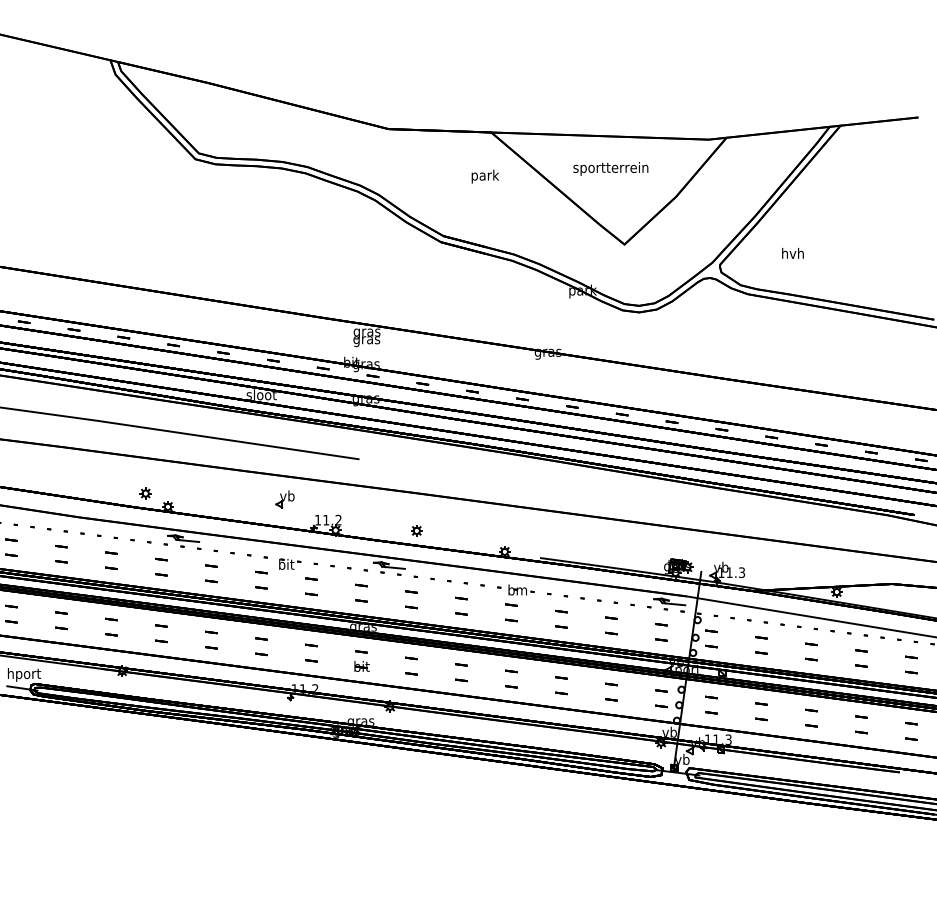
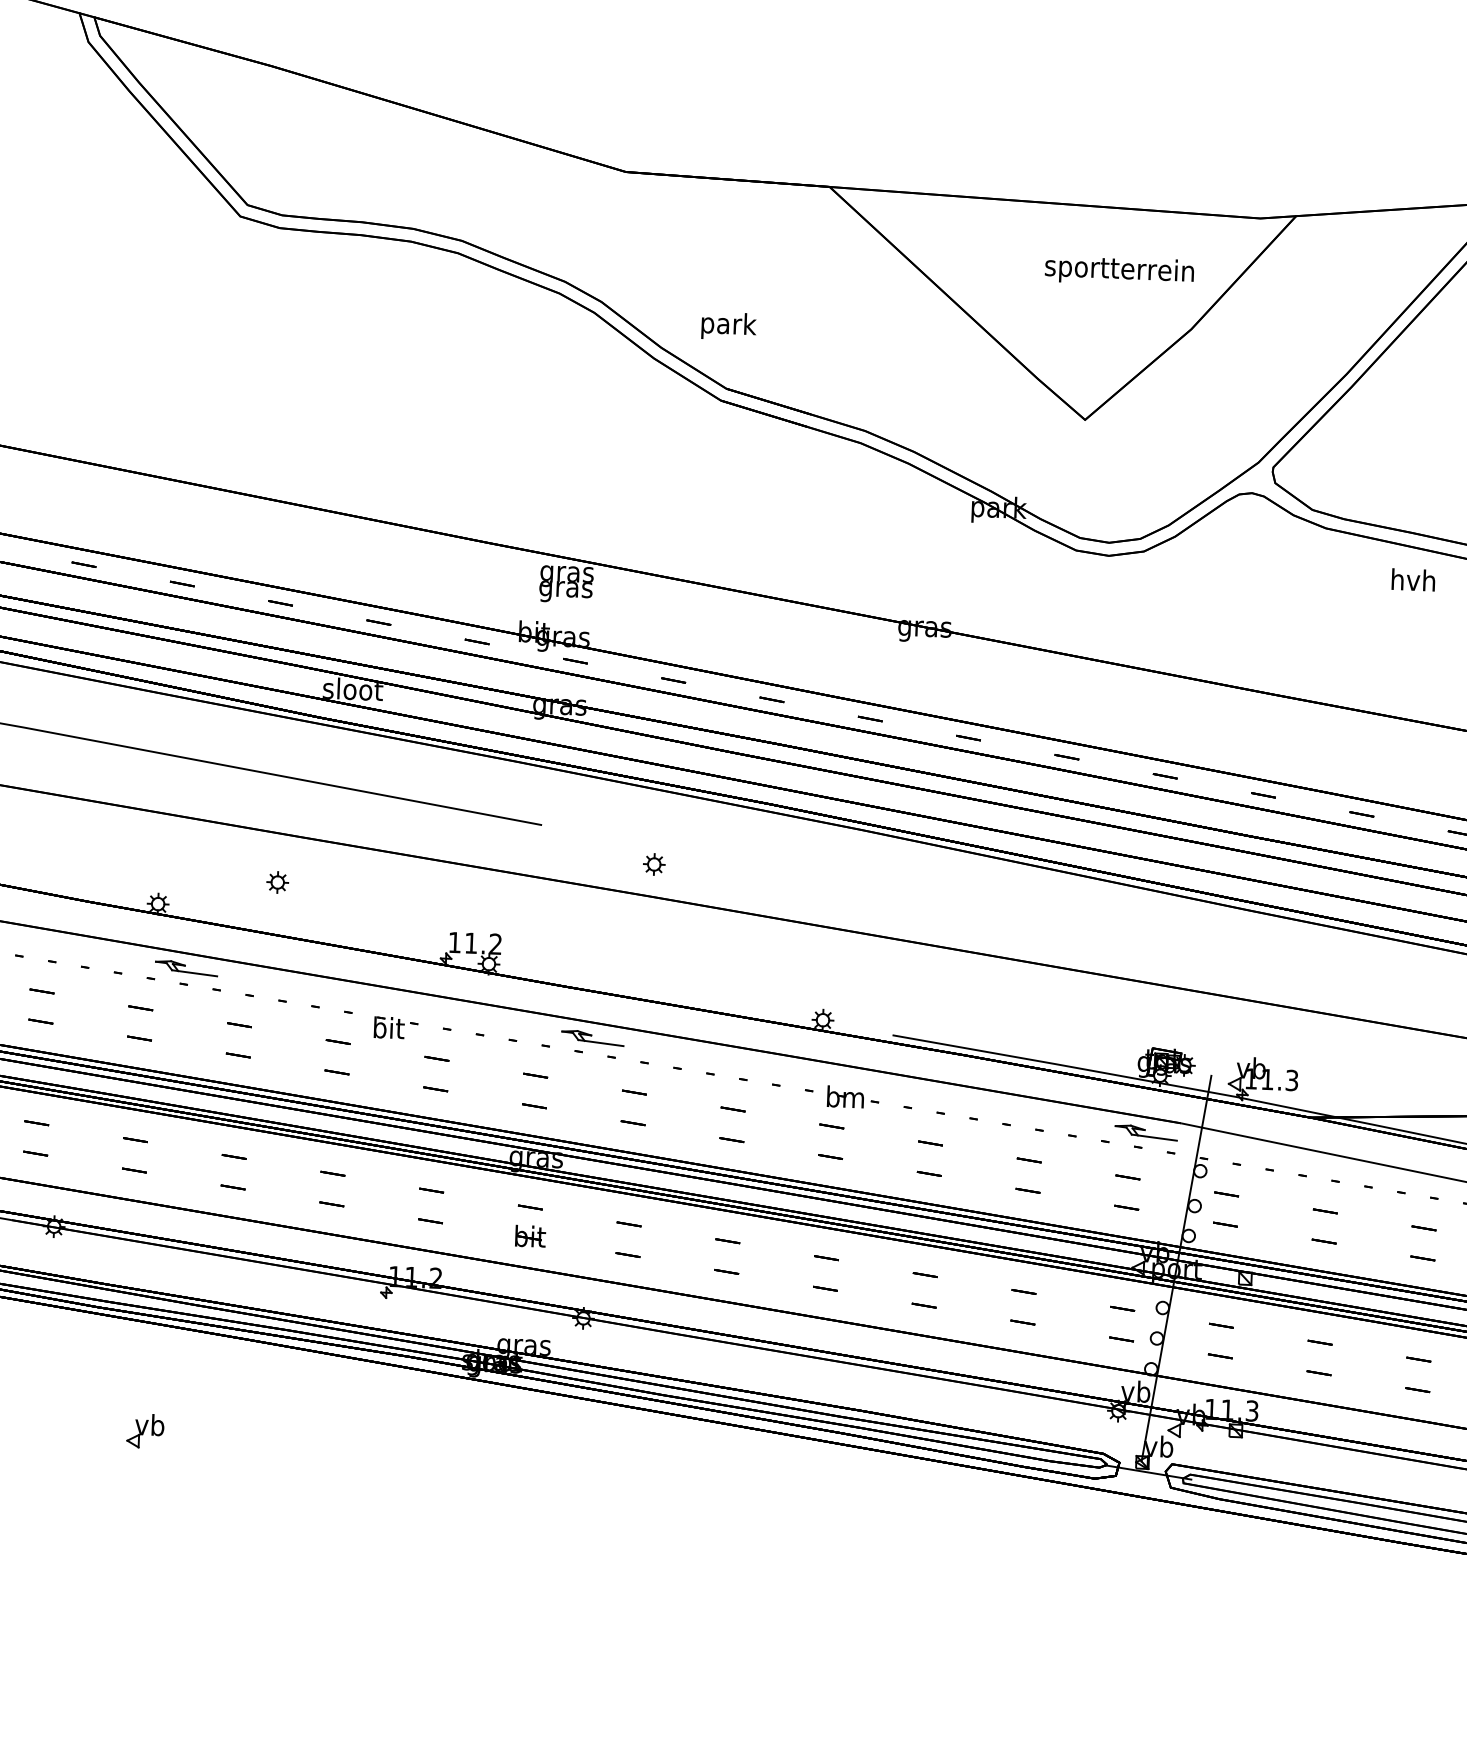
text: (610, 168) -> (1118, 270), moved
text: (485, 176) -> (729, 326), moved
text: (792, 253) -> (1412, 580), moved
part: (145, 493) -> (277, 882), moved
part: (284, 499) -> (143, 1431), moved
part: (416, 530) -> (653, 863), moved

